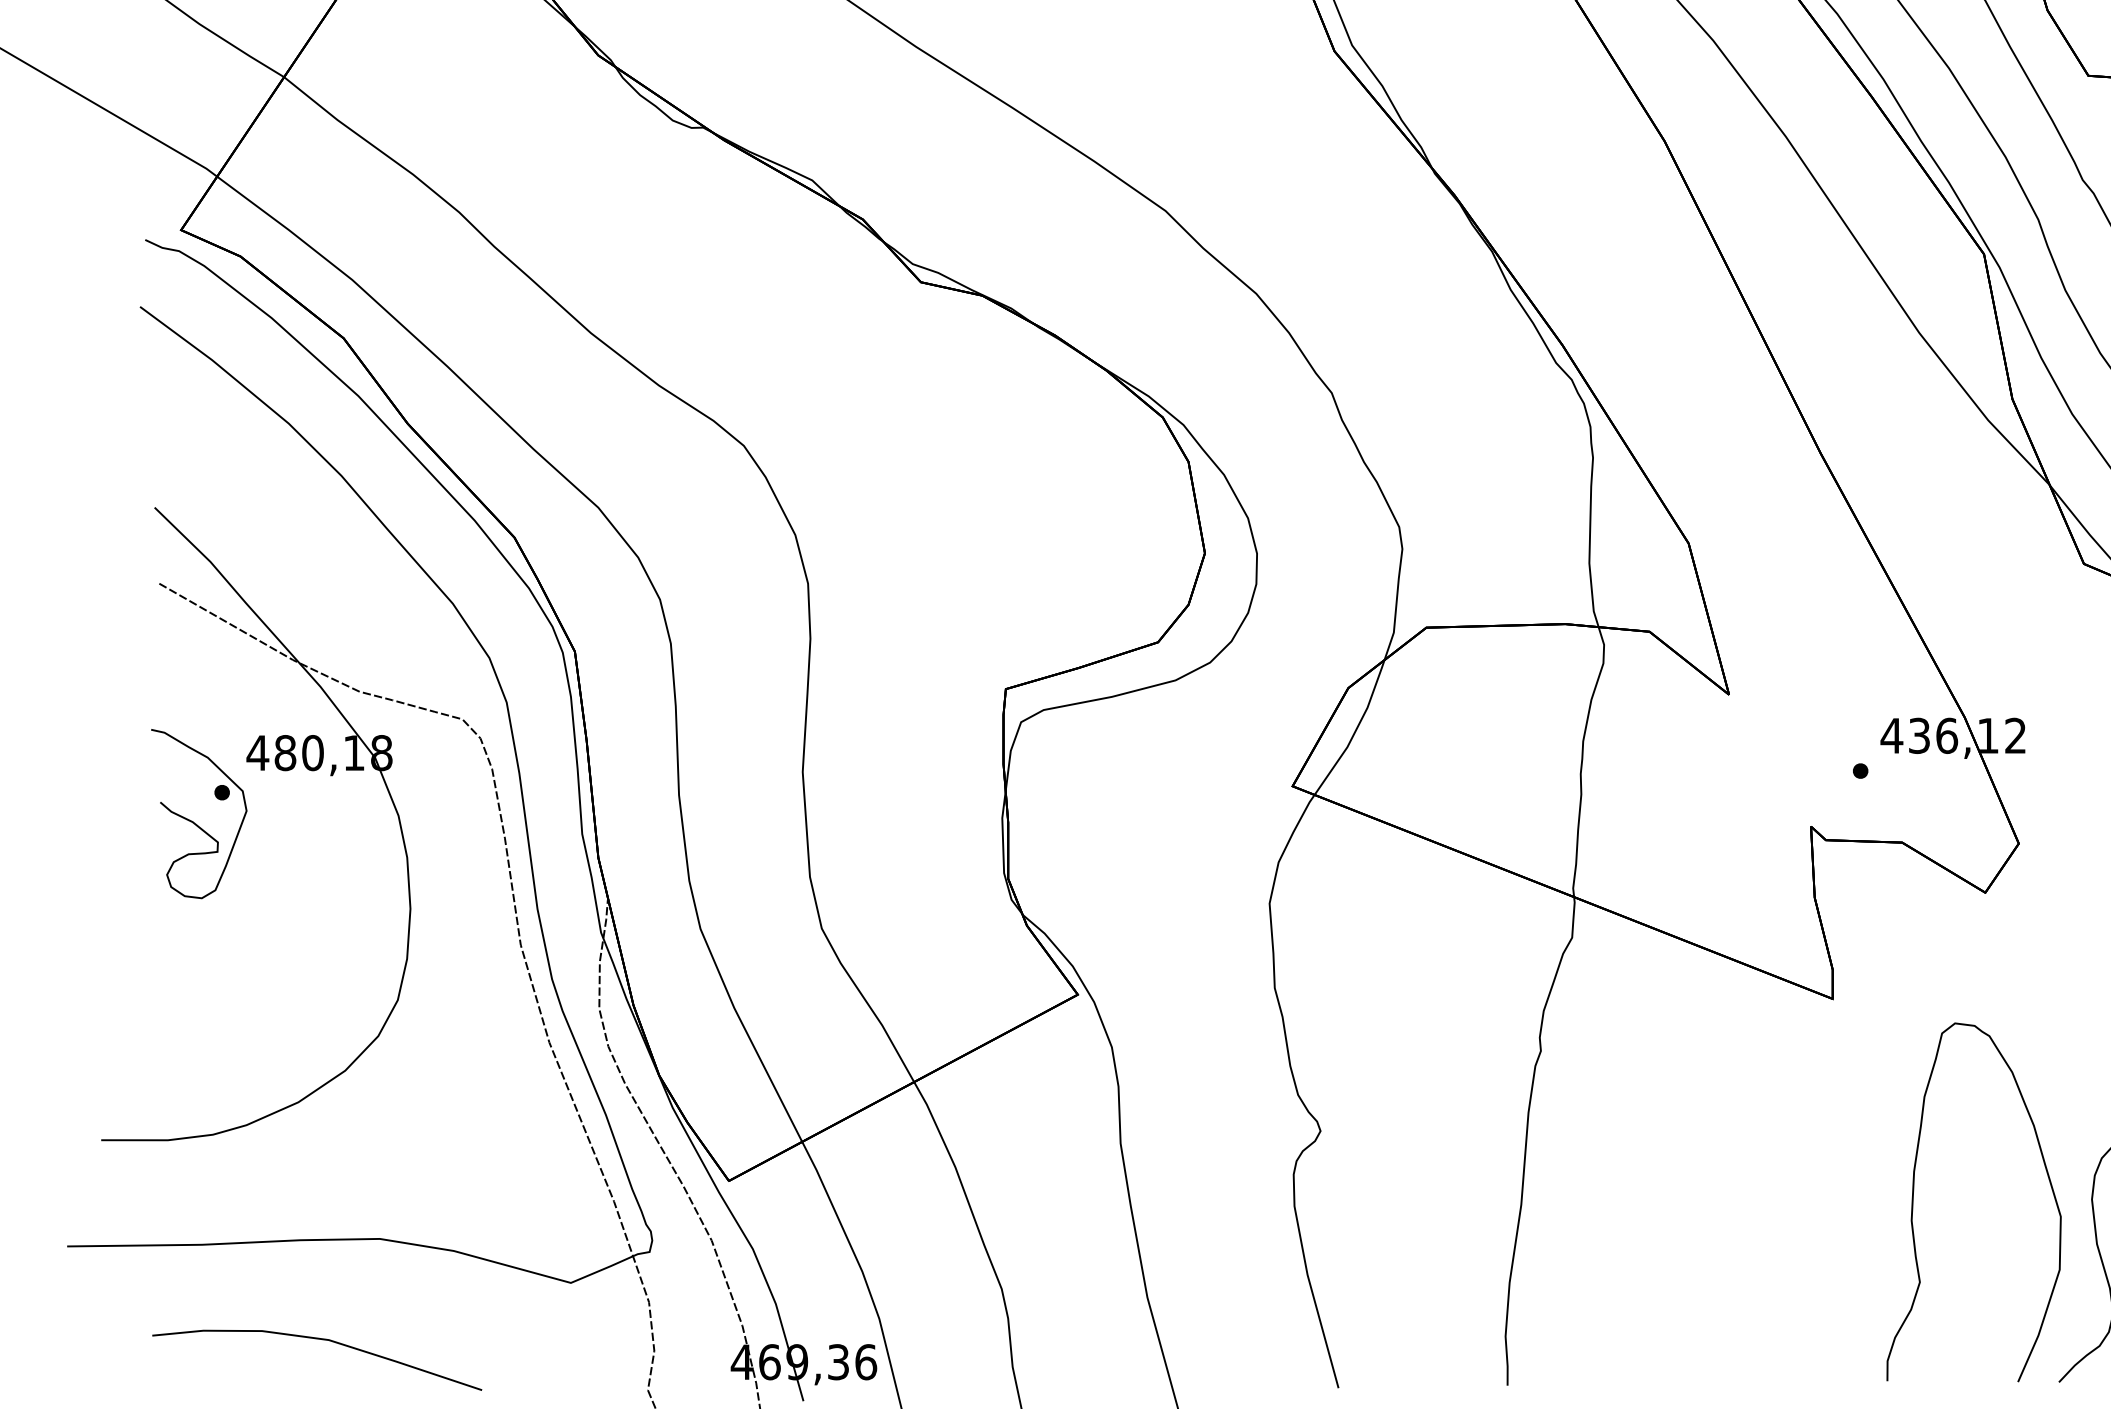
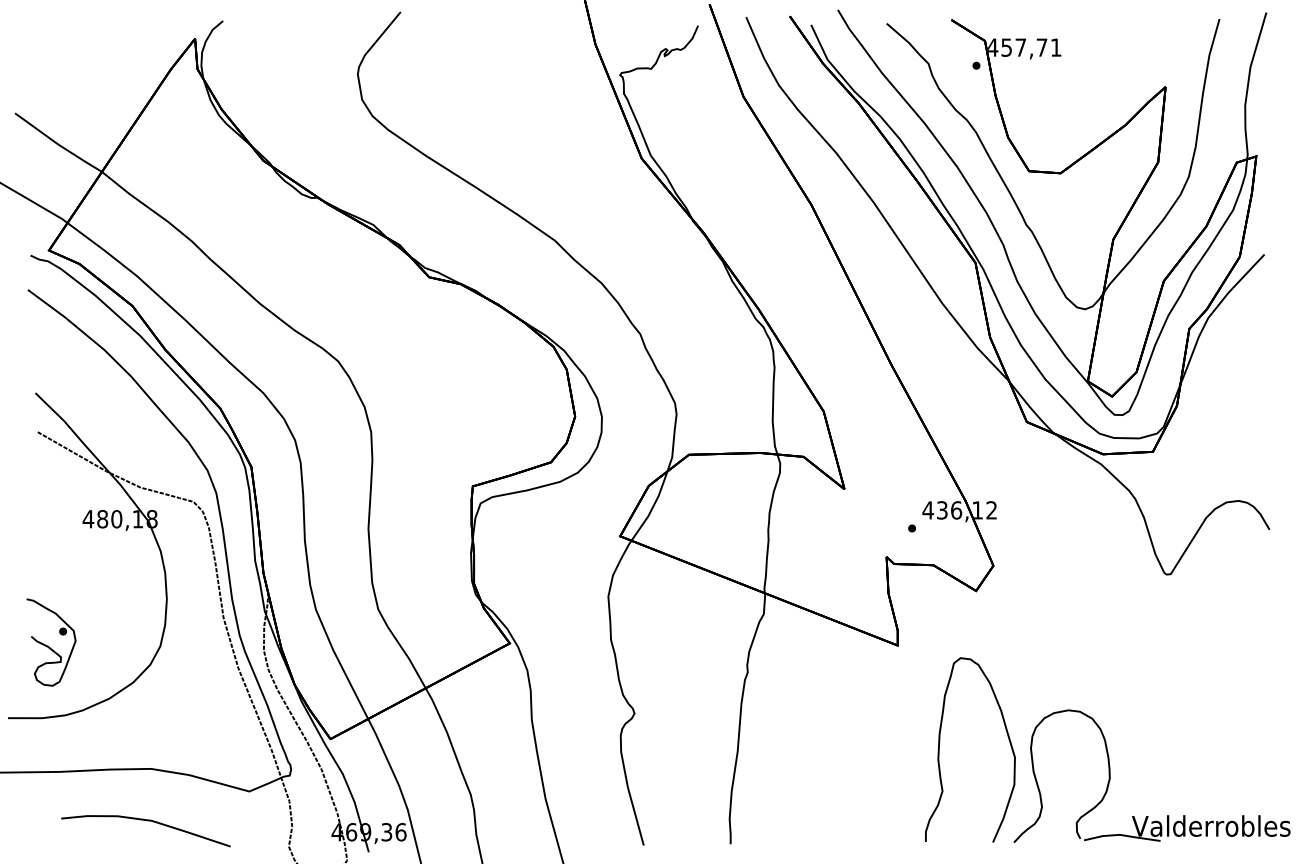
part: (199, 813) -> (51, 642), moved
curve: (320, 1341) -> (147, 821), moved

